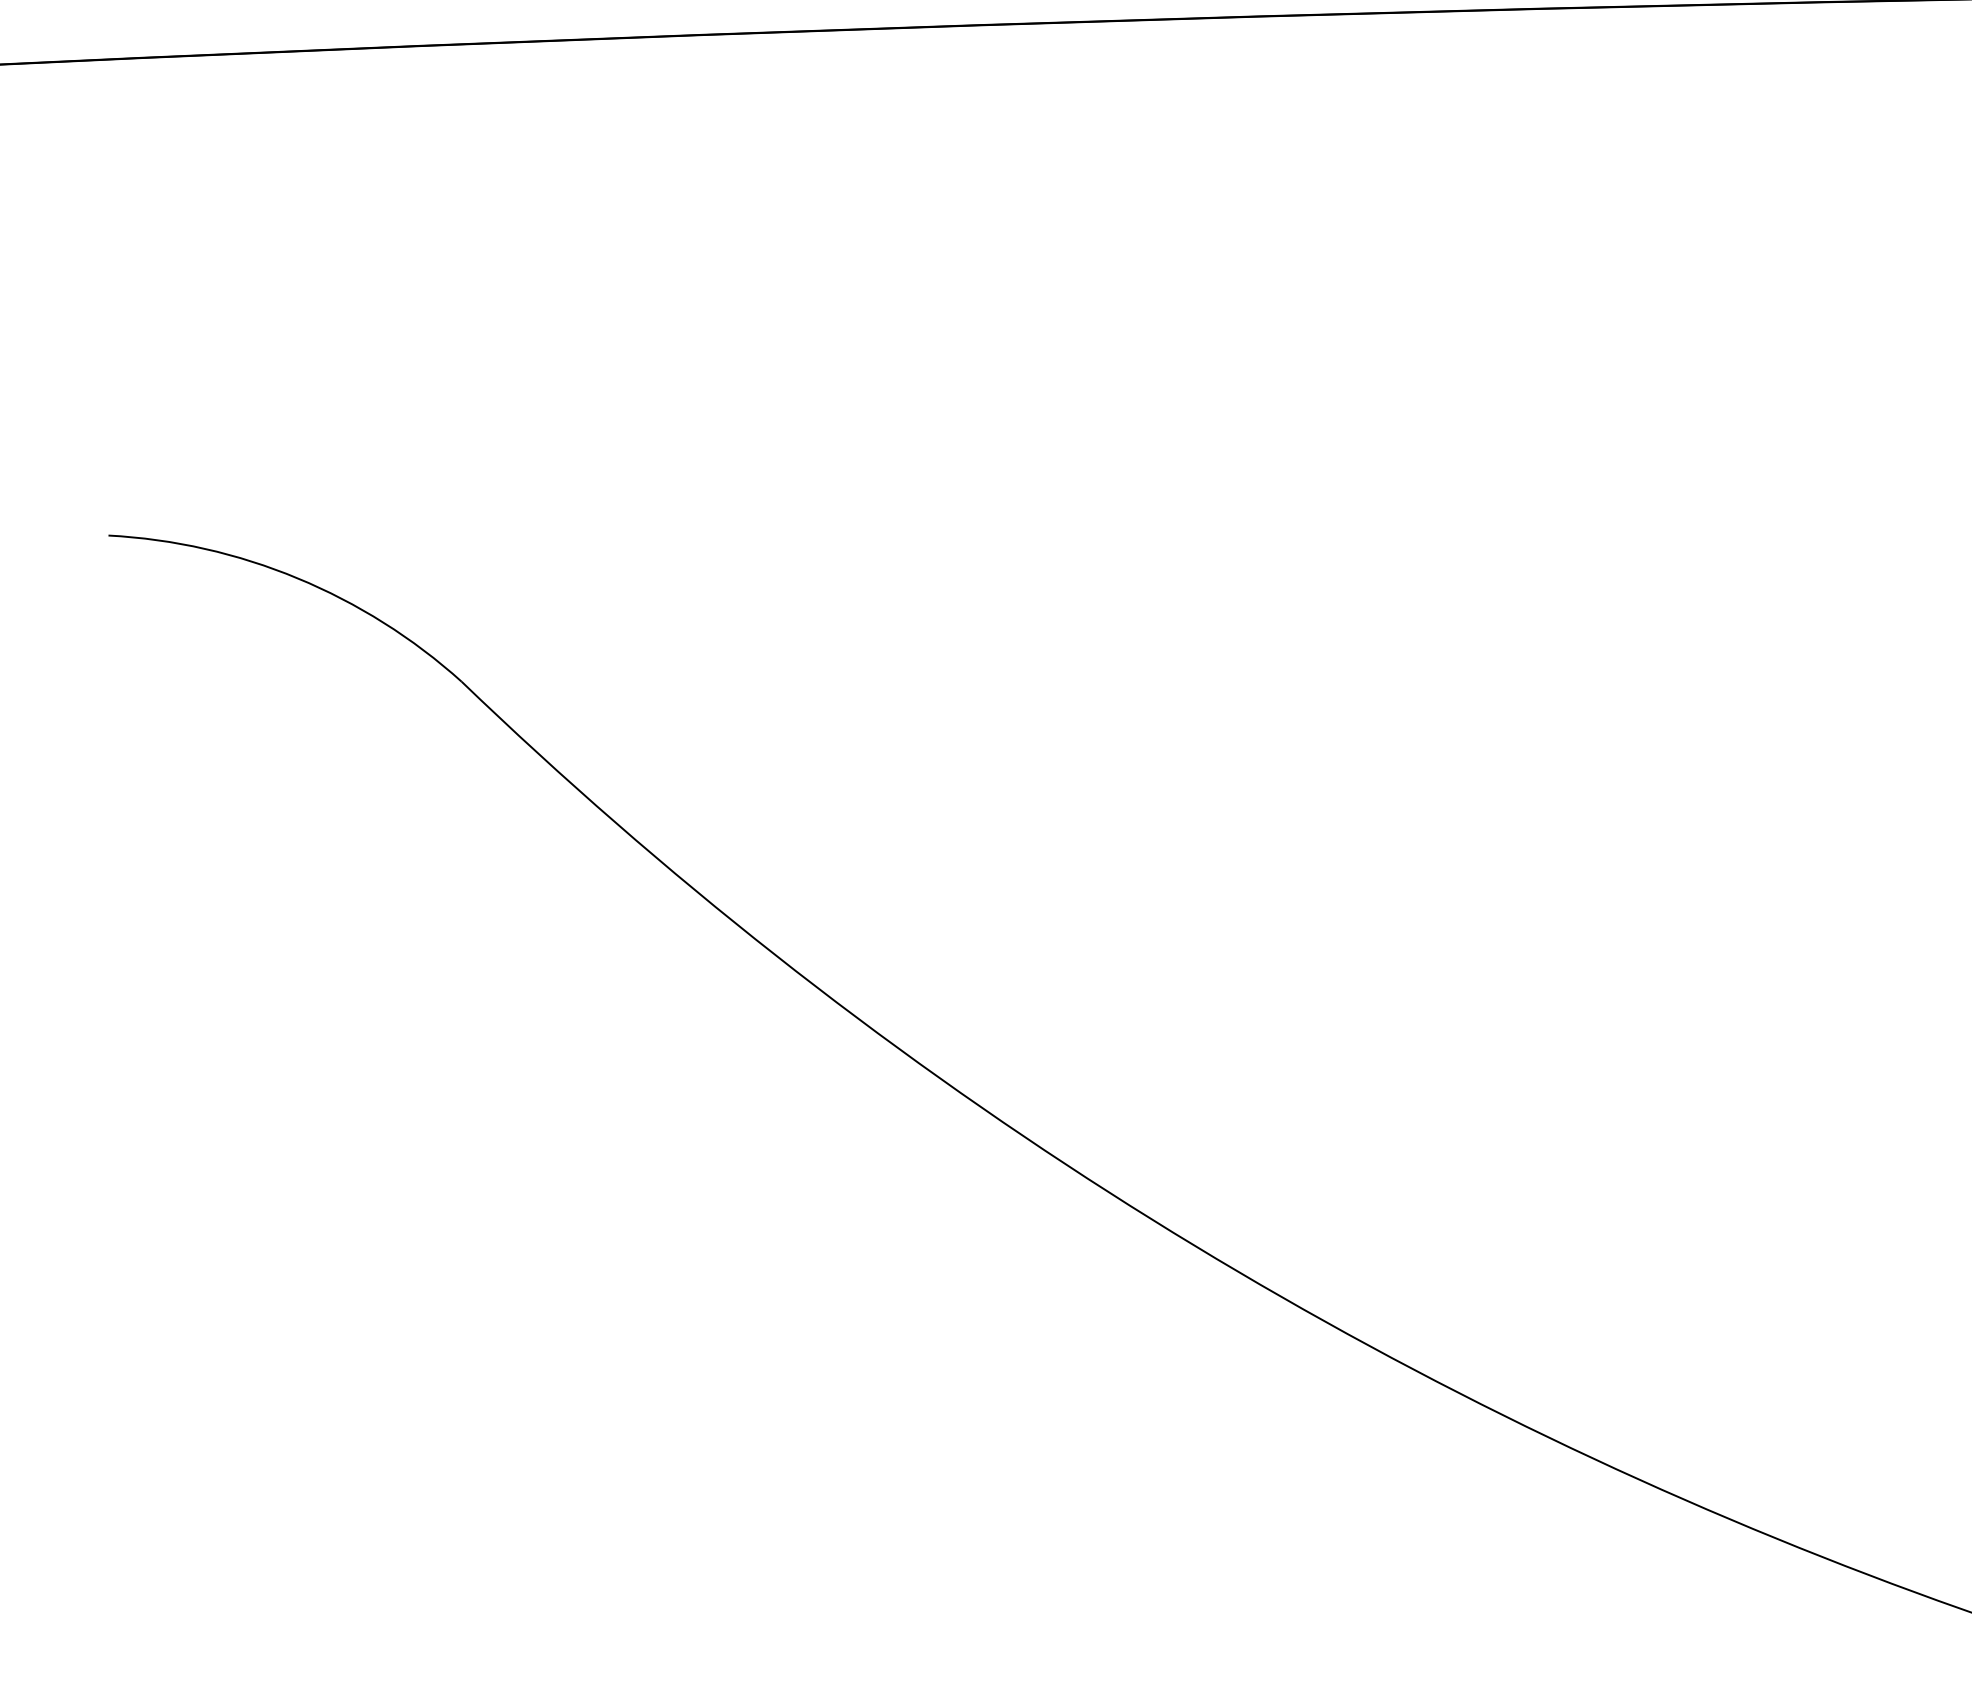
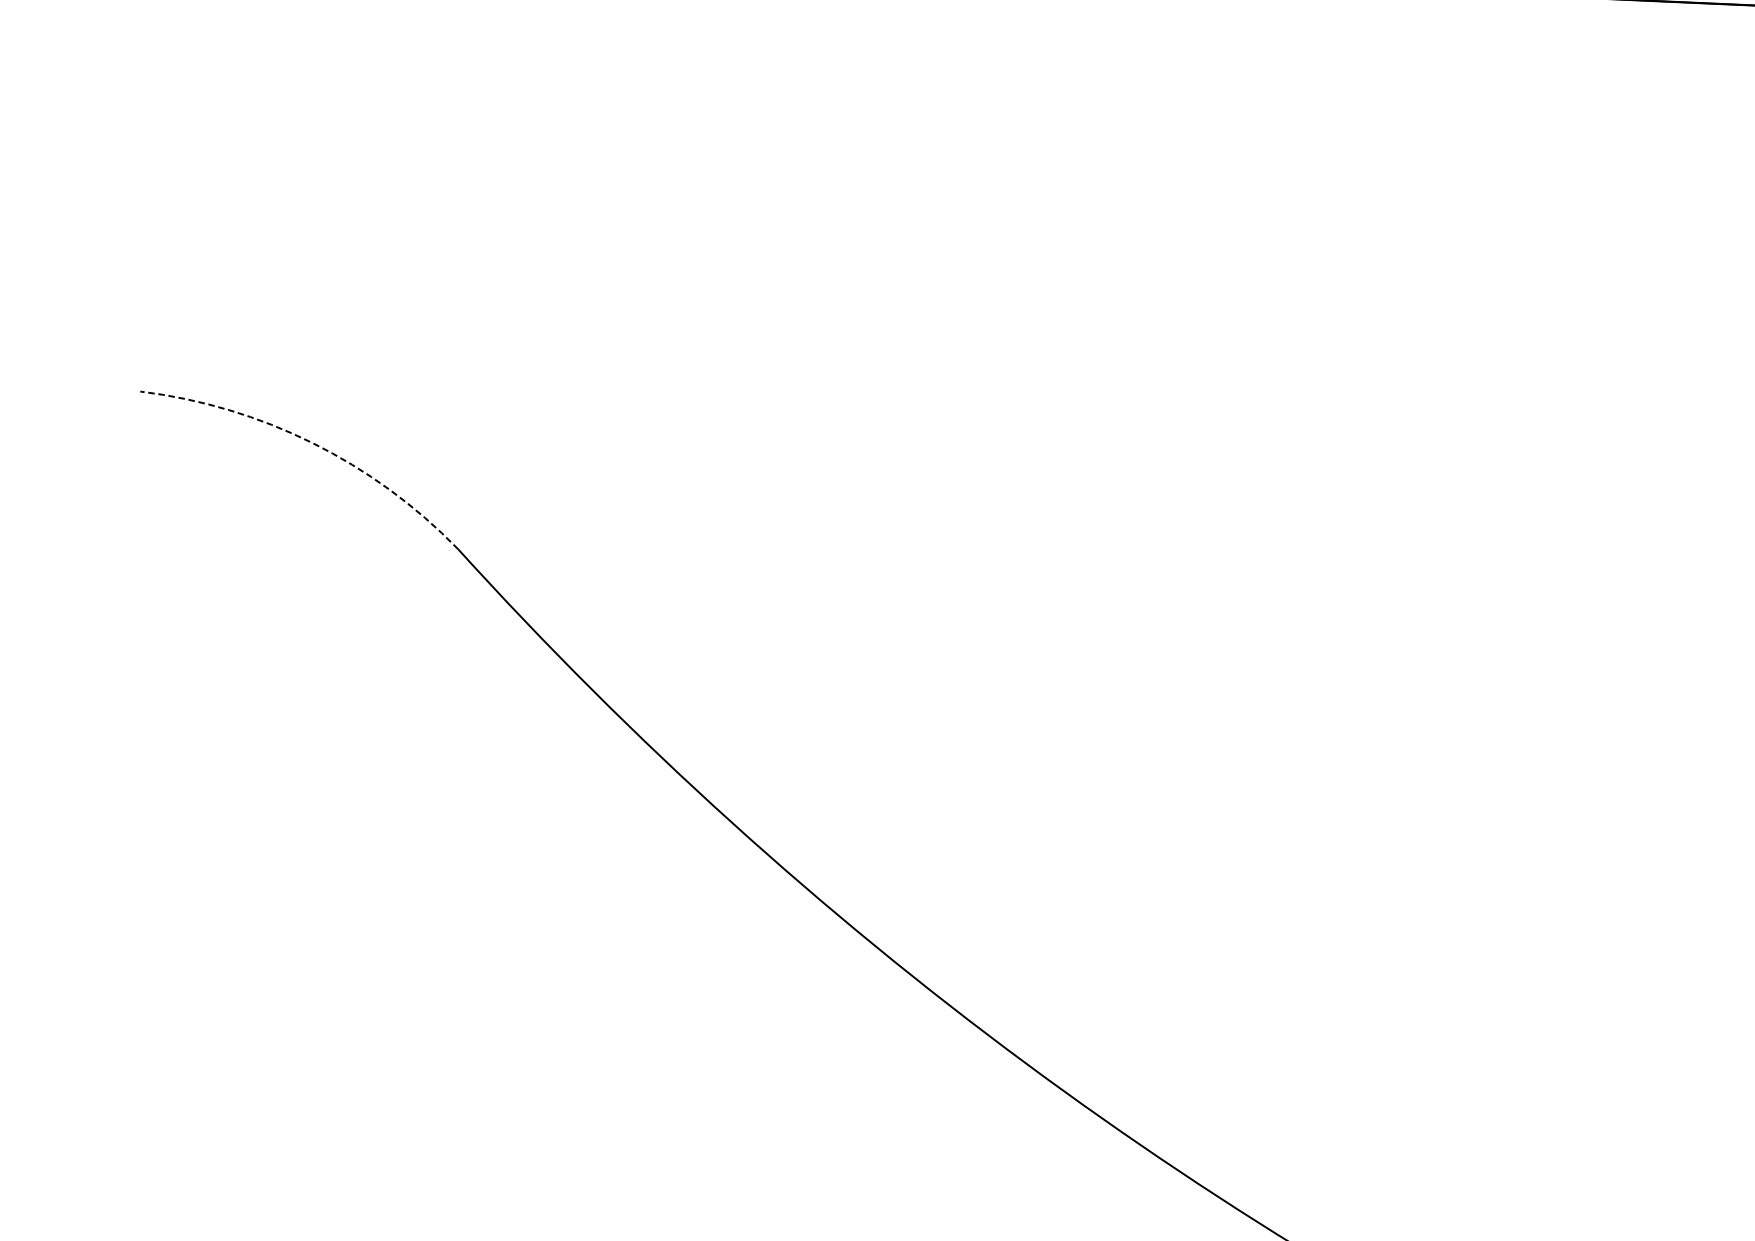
arc: (297, 578) -> (312, 443), solid -> dashed

